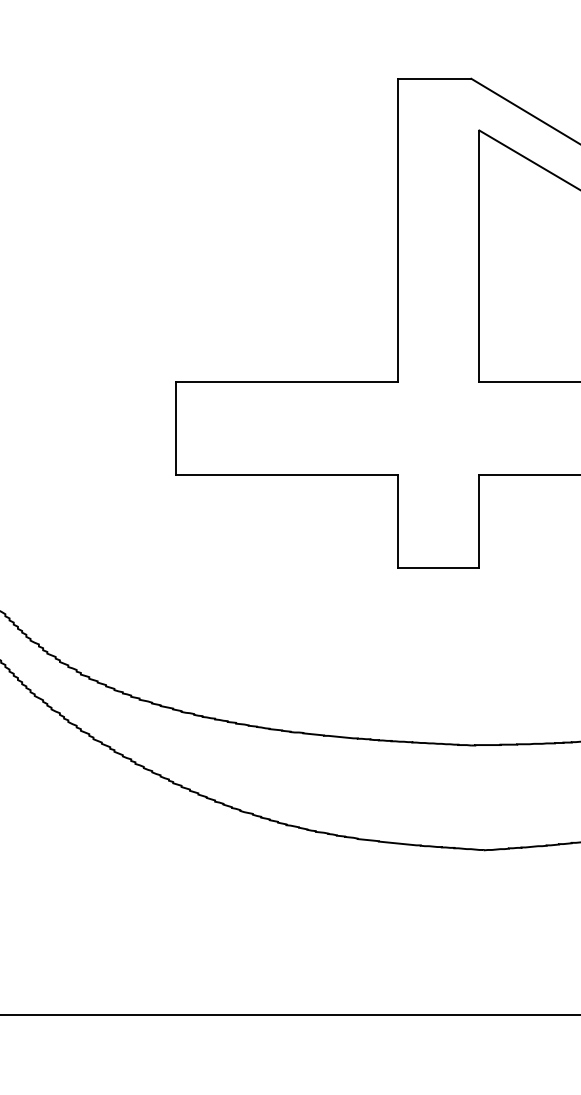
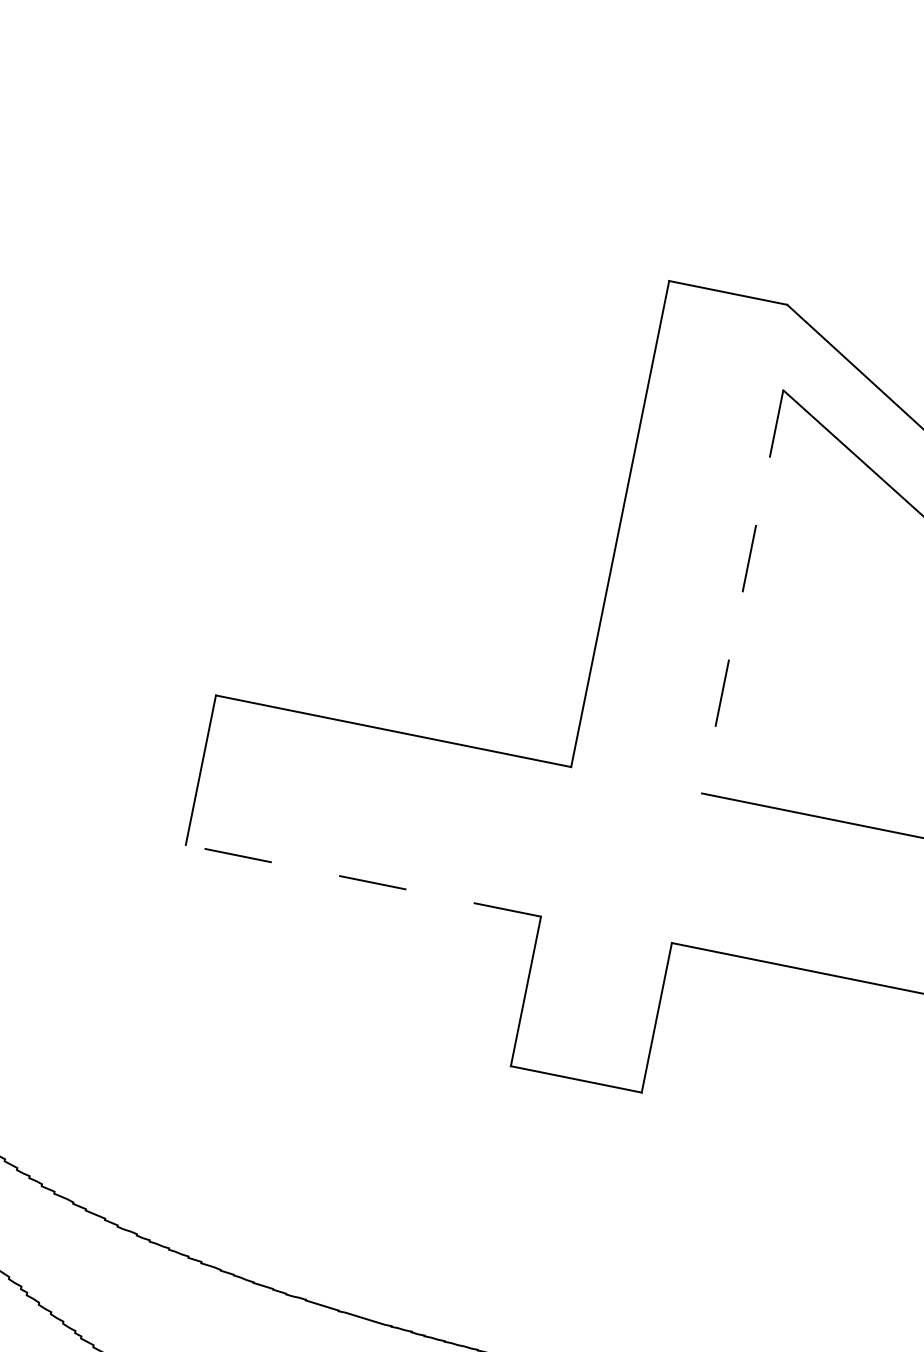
line: (479, 256) -> (742, 592), solid -> dashed
line: (287, 475) -> (363, 881), solid -> dashed

